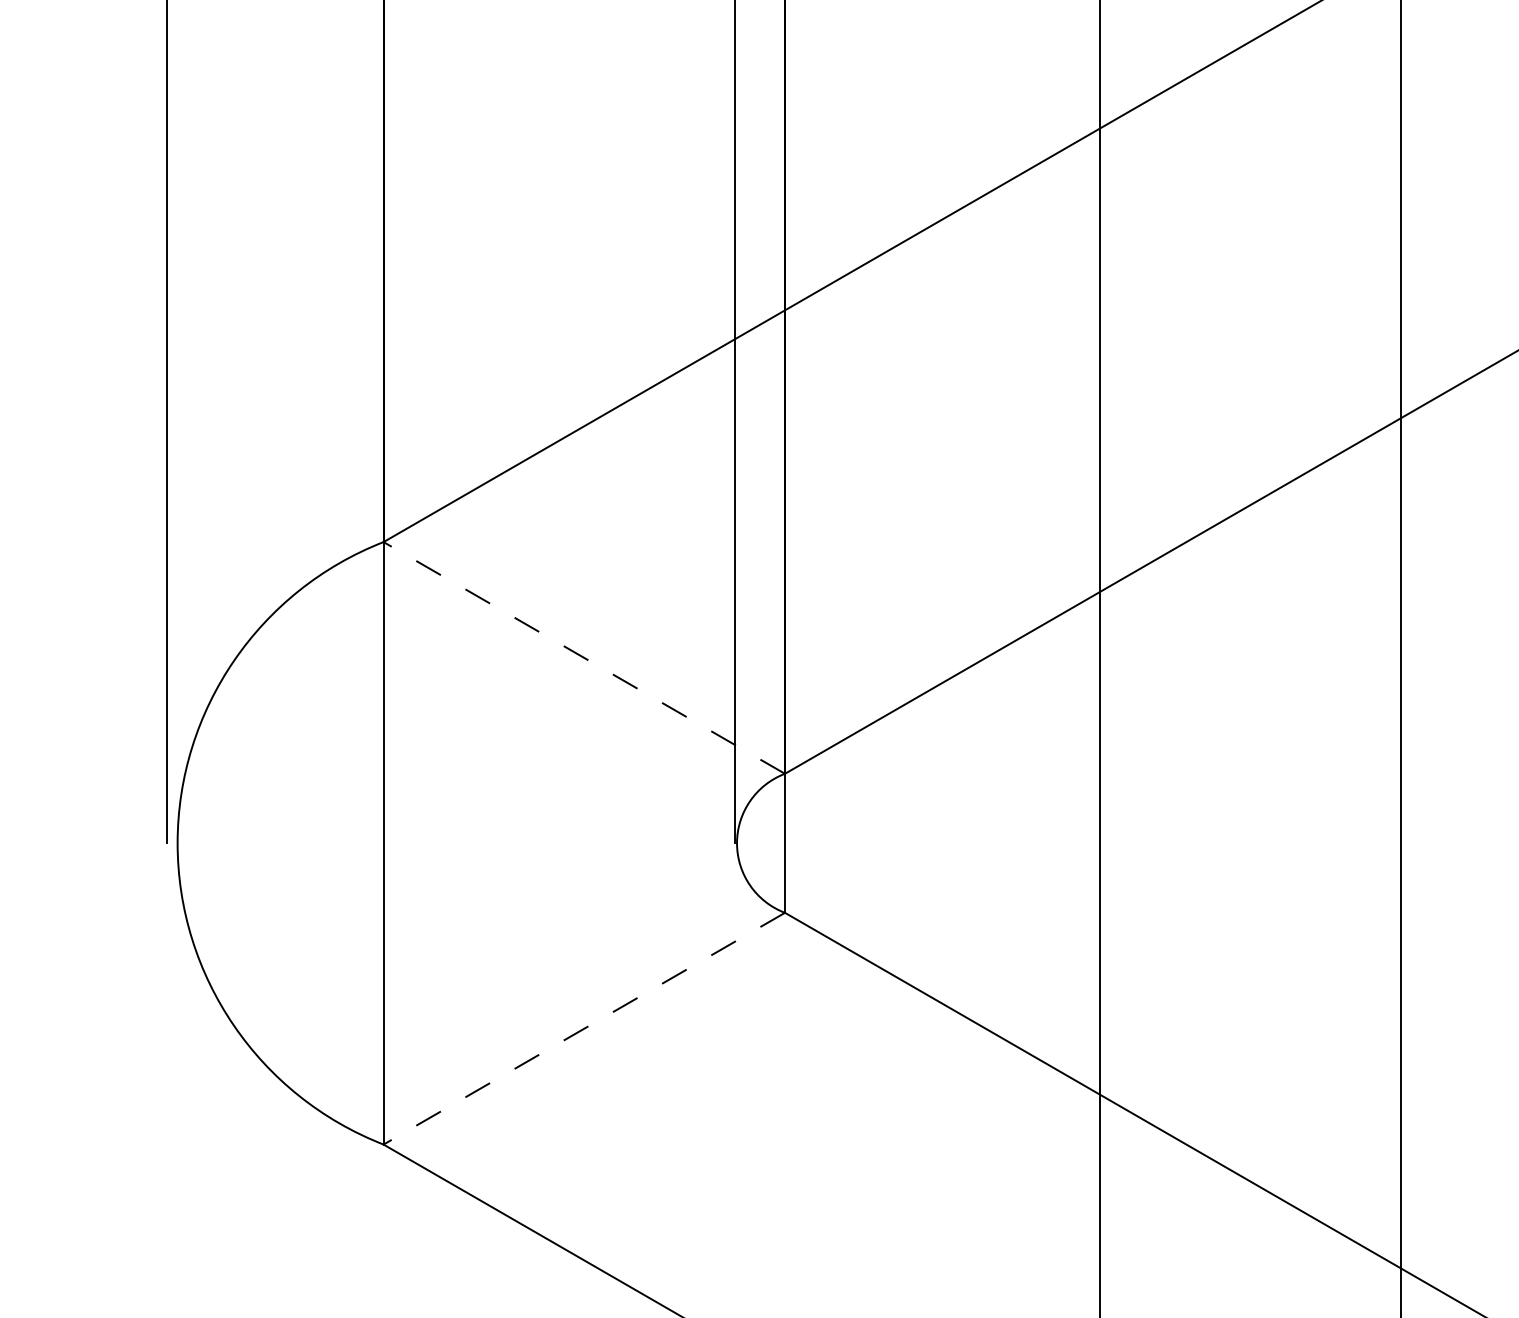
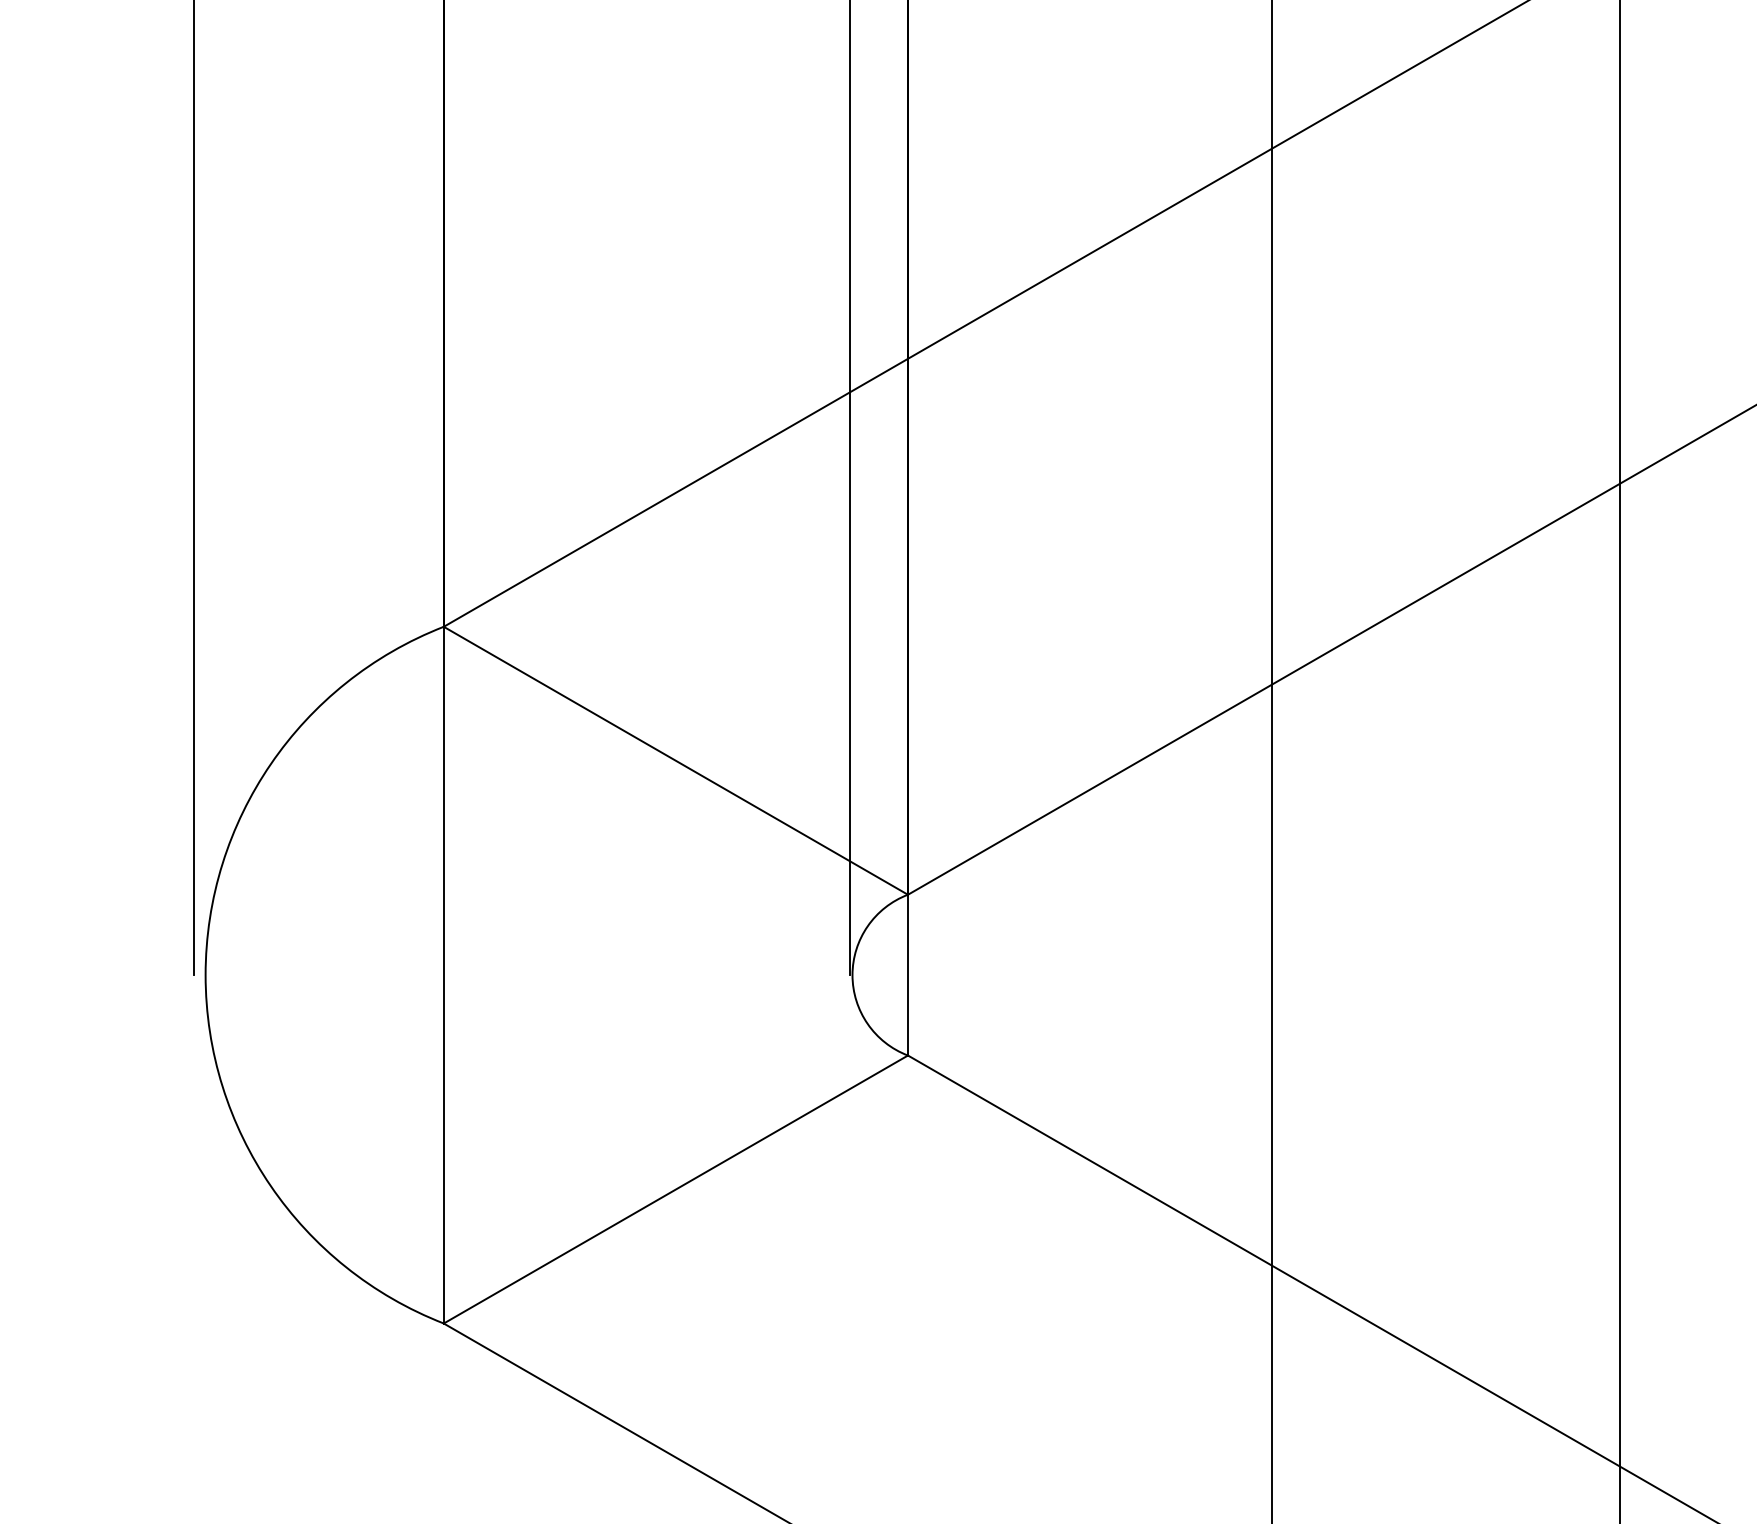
line: (584, 657) -> (676, 760), dashed -> solid
line: (584, 1028) -> (676, 1189), dashed -> solid

